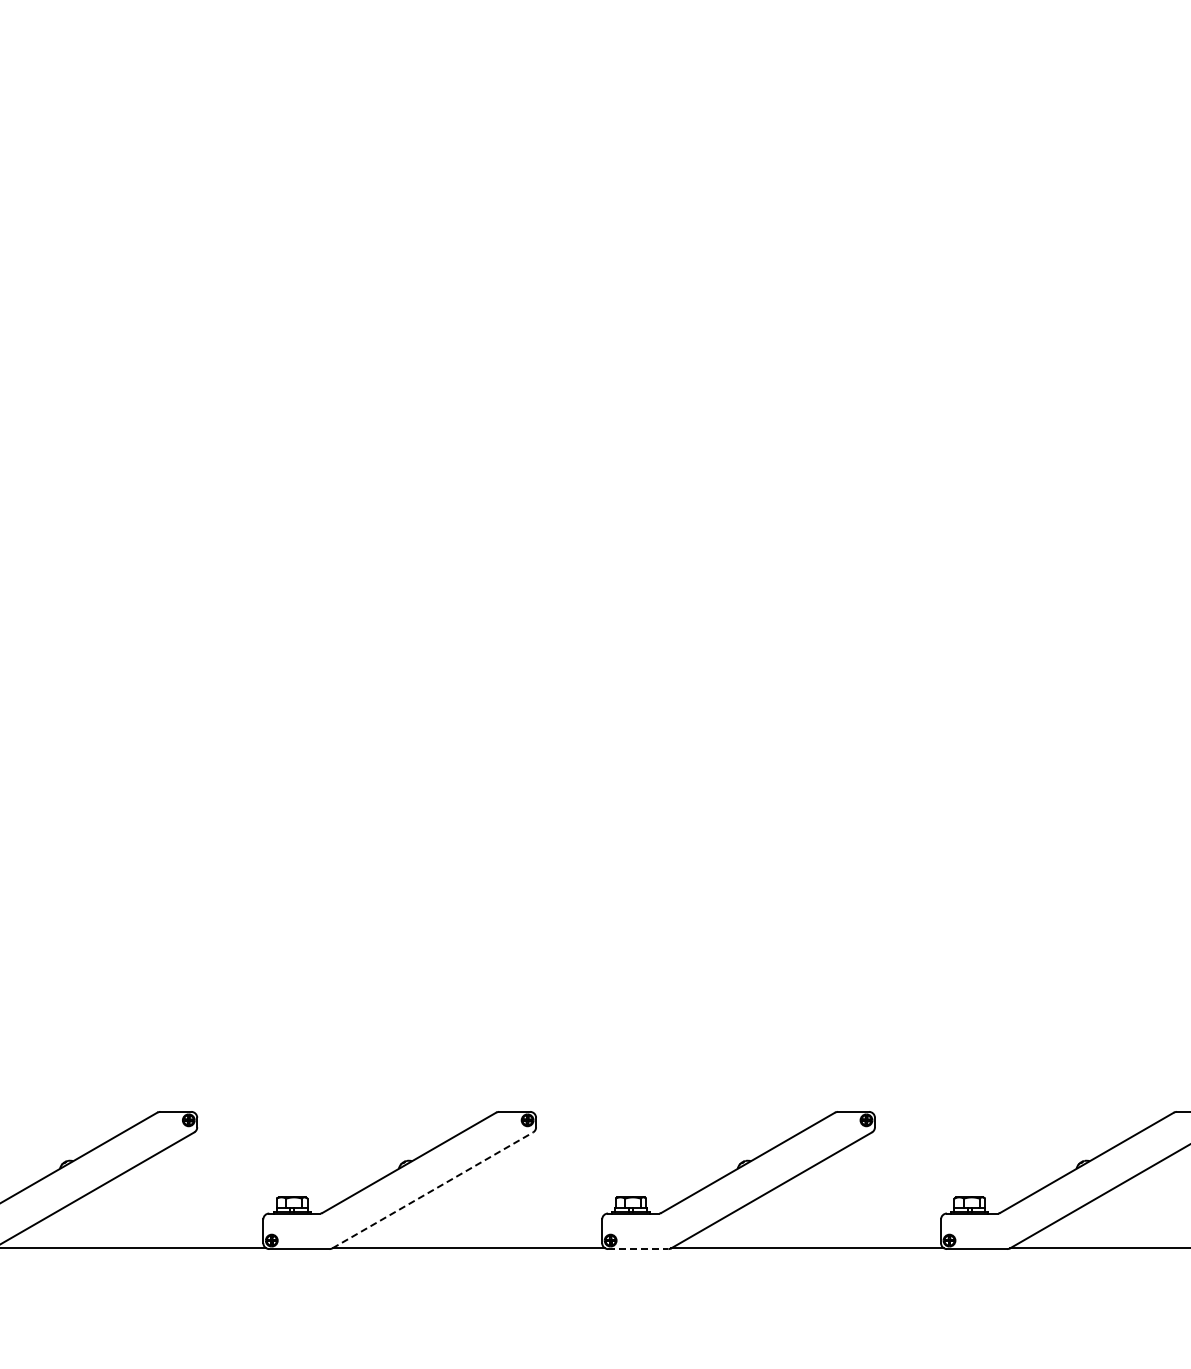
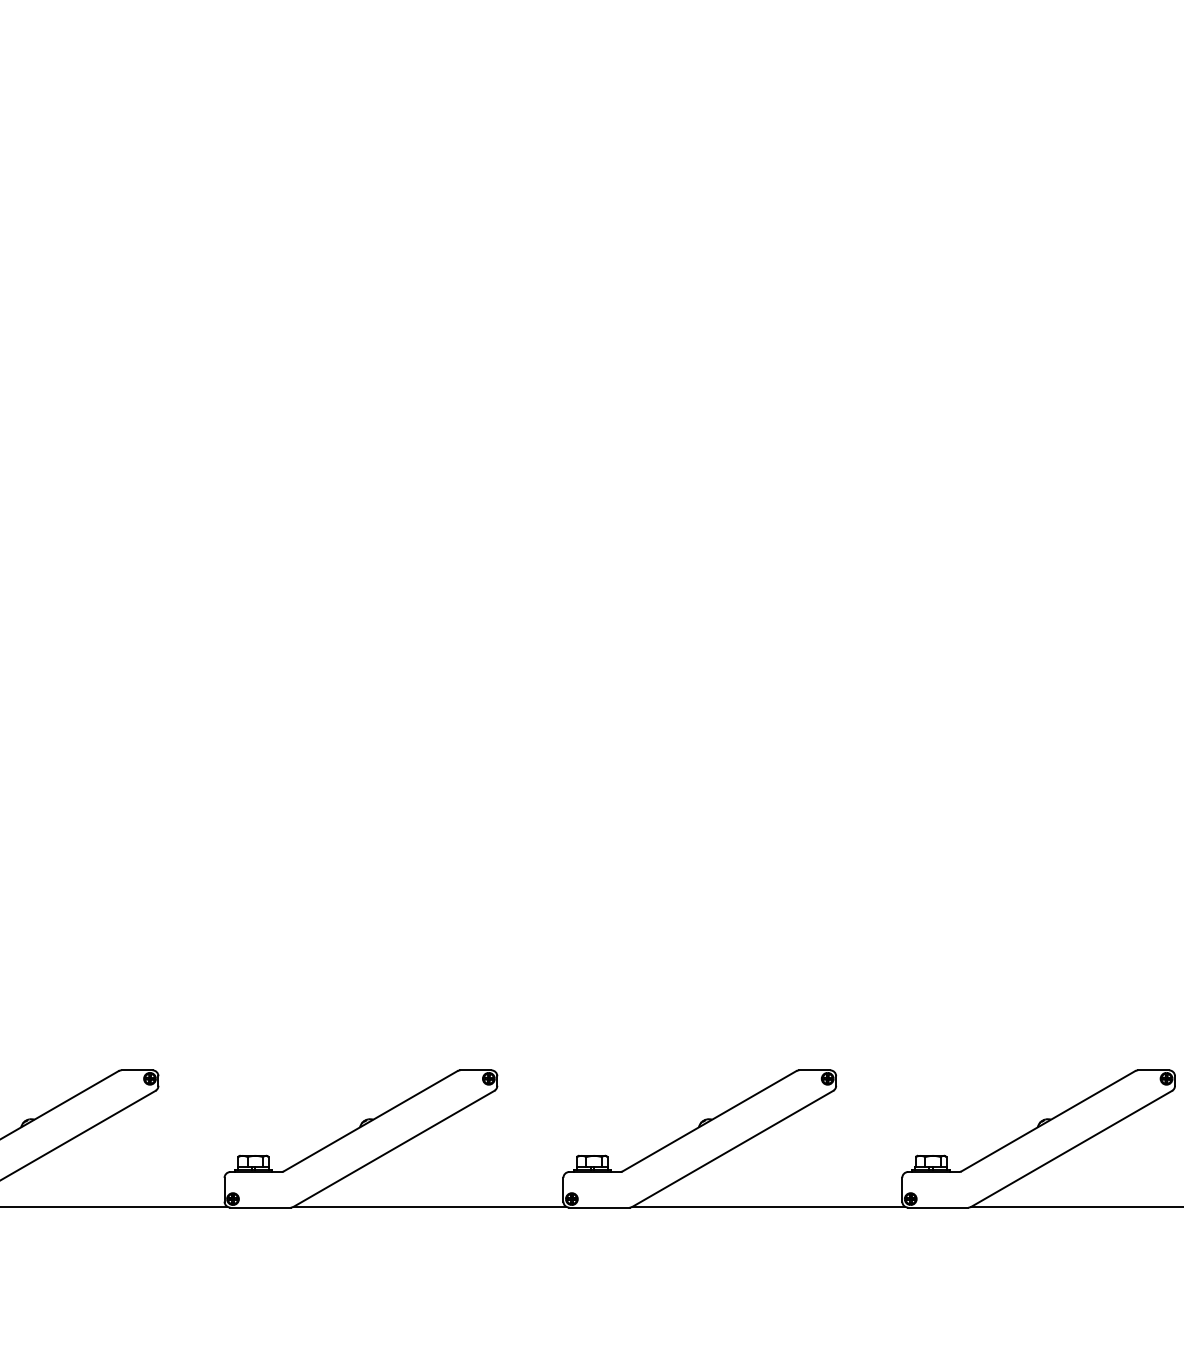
line: (432, 1190) -> (393, 1148), dashed -> solid
line: (638, 1249) -> (599, 1207), dashed -> solid

